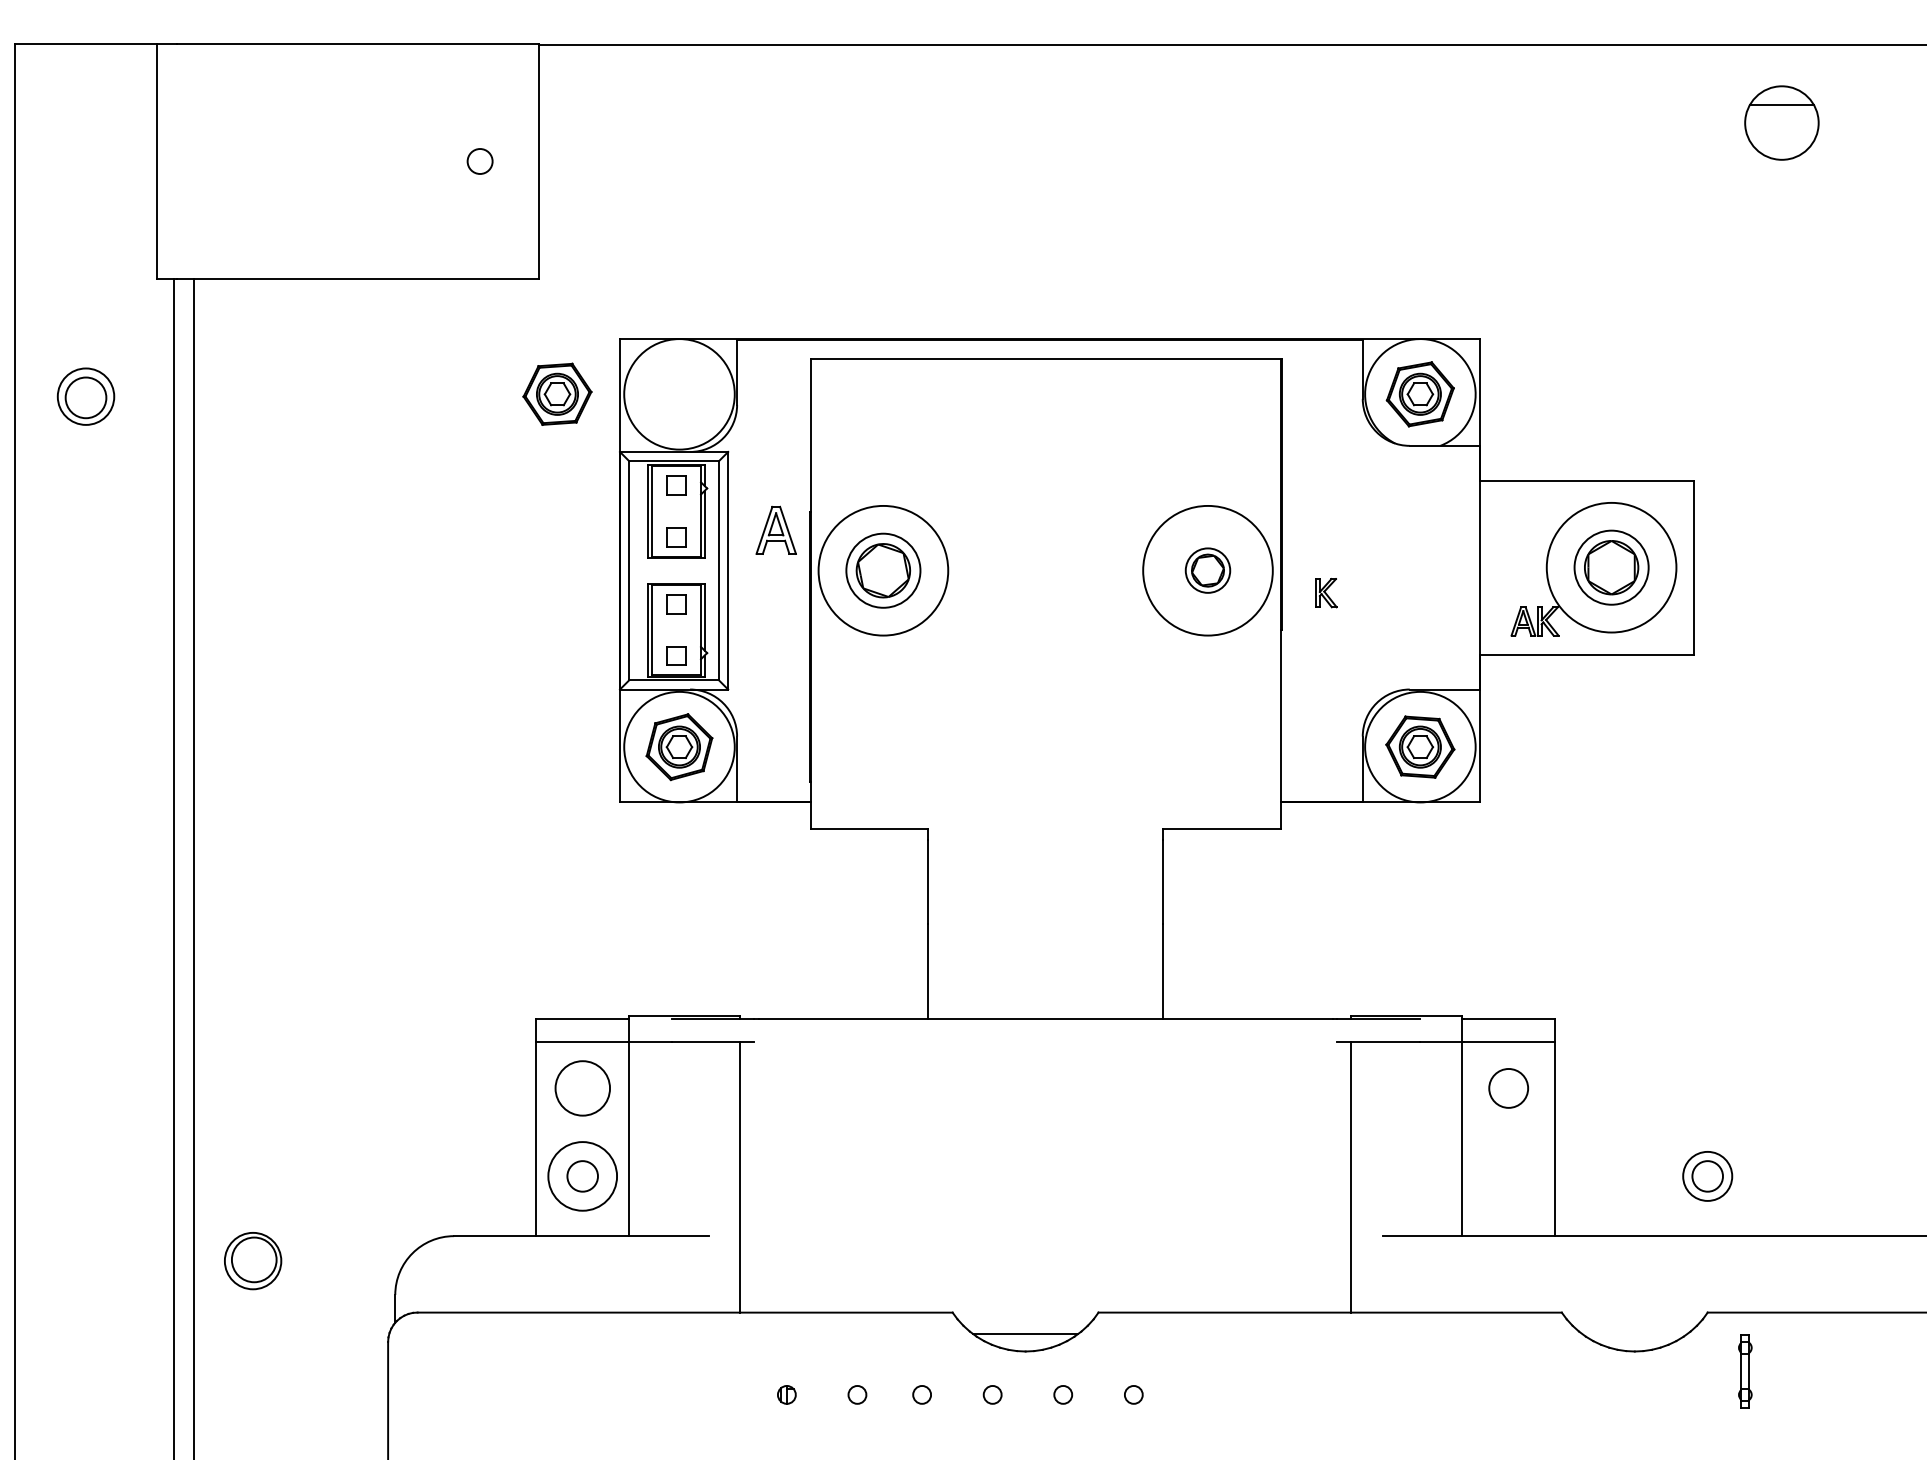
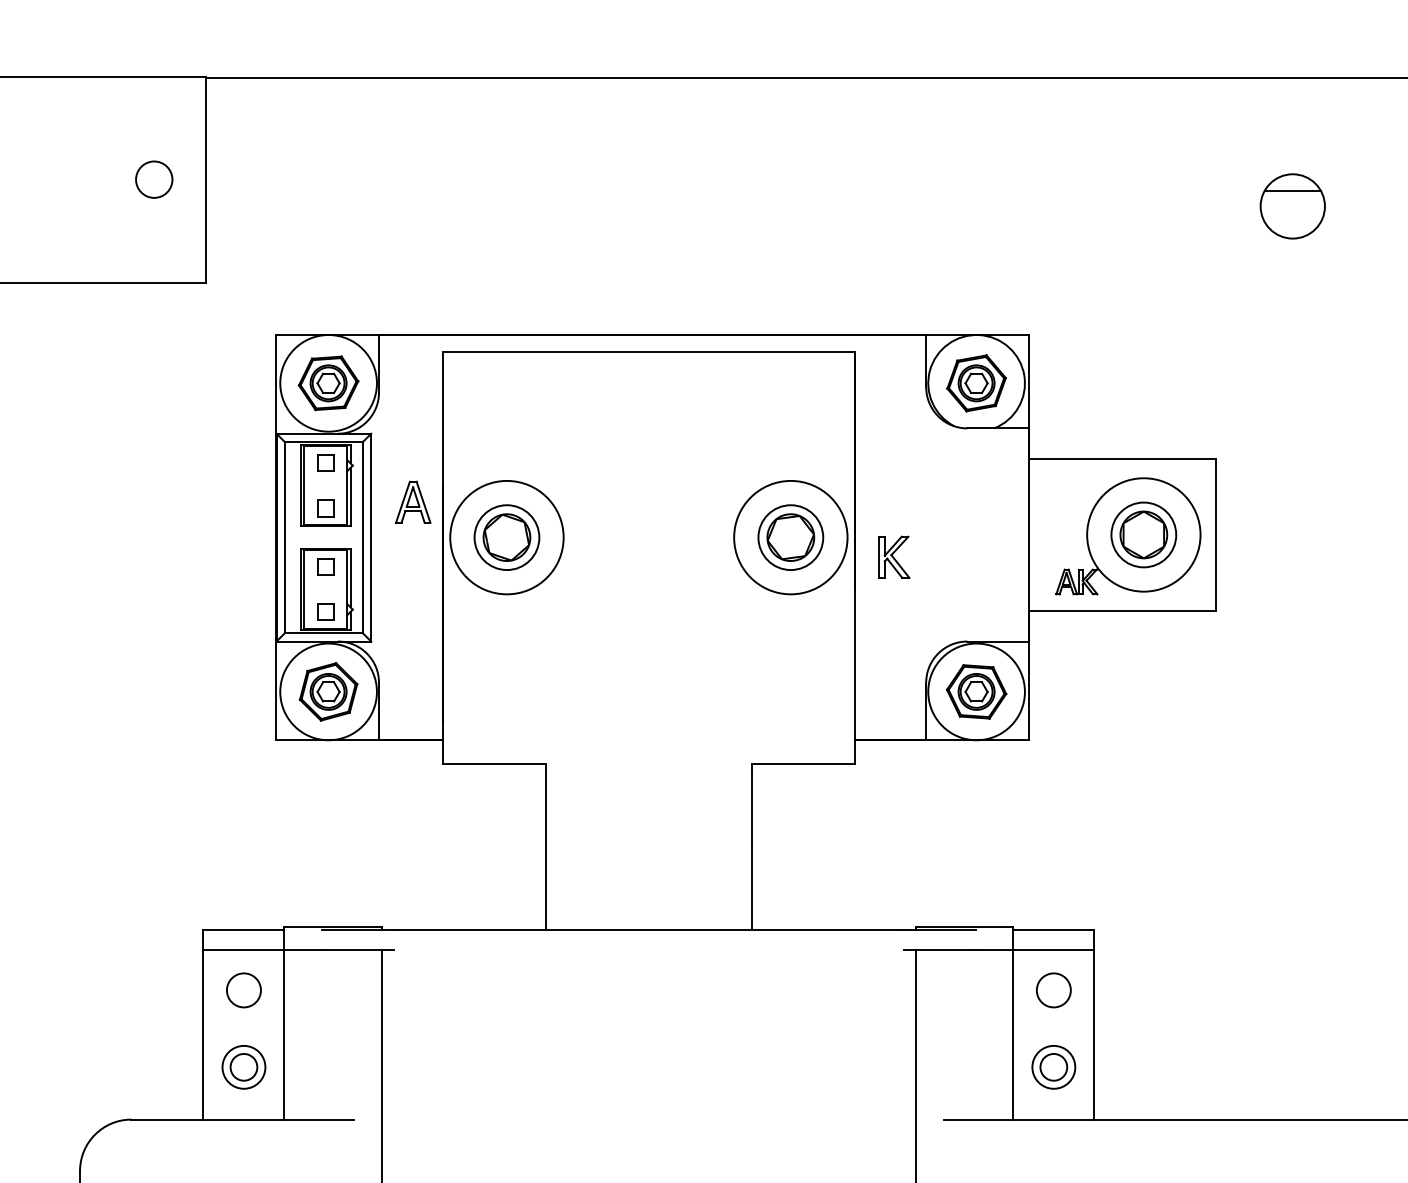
part: (1781, 122) -> (1292, 205), moved
circle: (479, 161) -> (153, 179), size x1.67
part: (557, 393) -> (328, 382), moved
part: (1207, 570) -> (790, 537), size x1.67
part: (1326, 592) -> (894, 556), size x1.67
circle: (582, 1088) -> (243, 990), size x0.71
circle: (582, 1175) -> (243, 1066), size x0.71
part: (1707, 1176) -> (1053, 1067), moved

